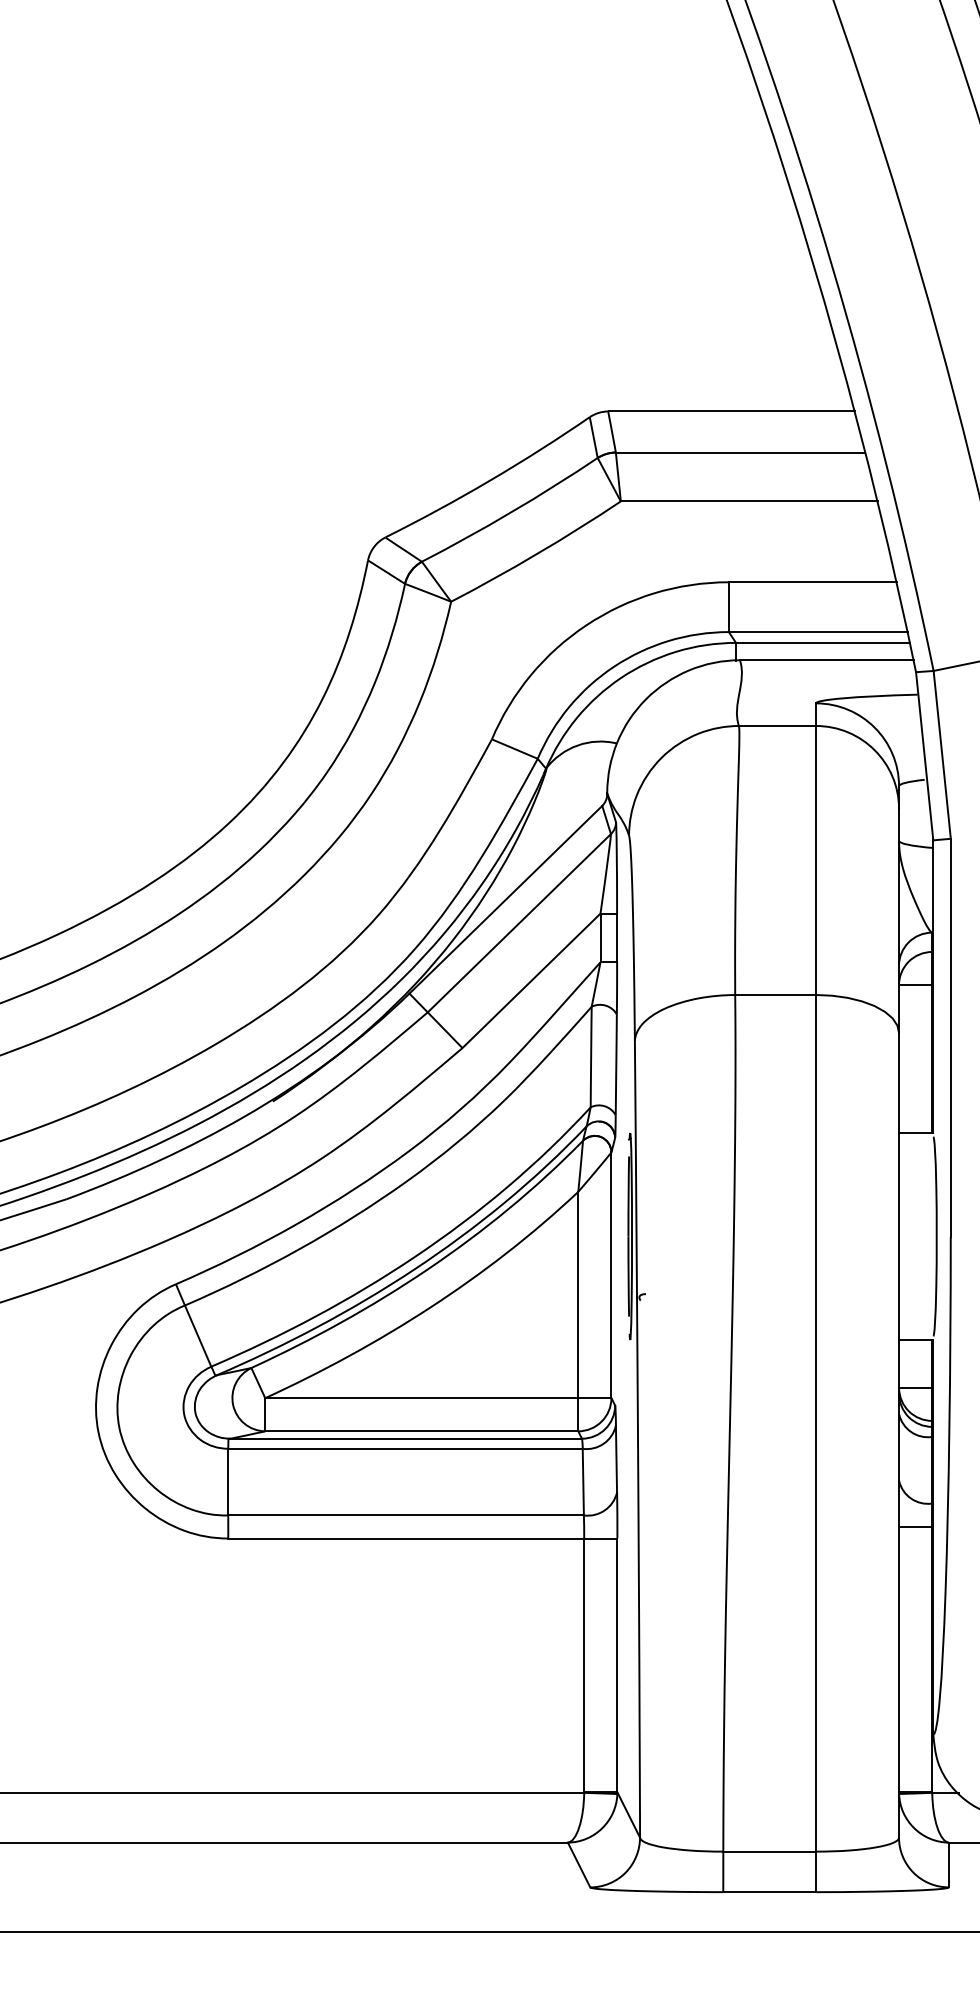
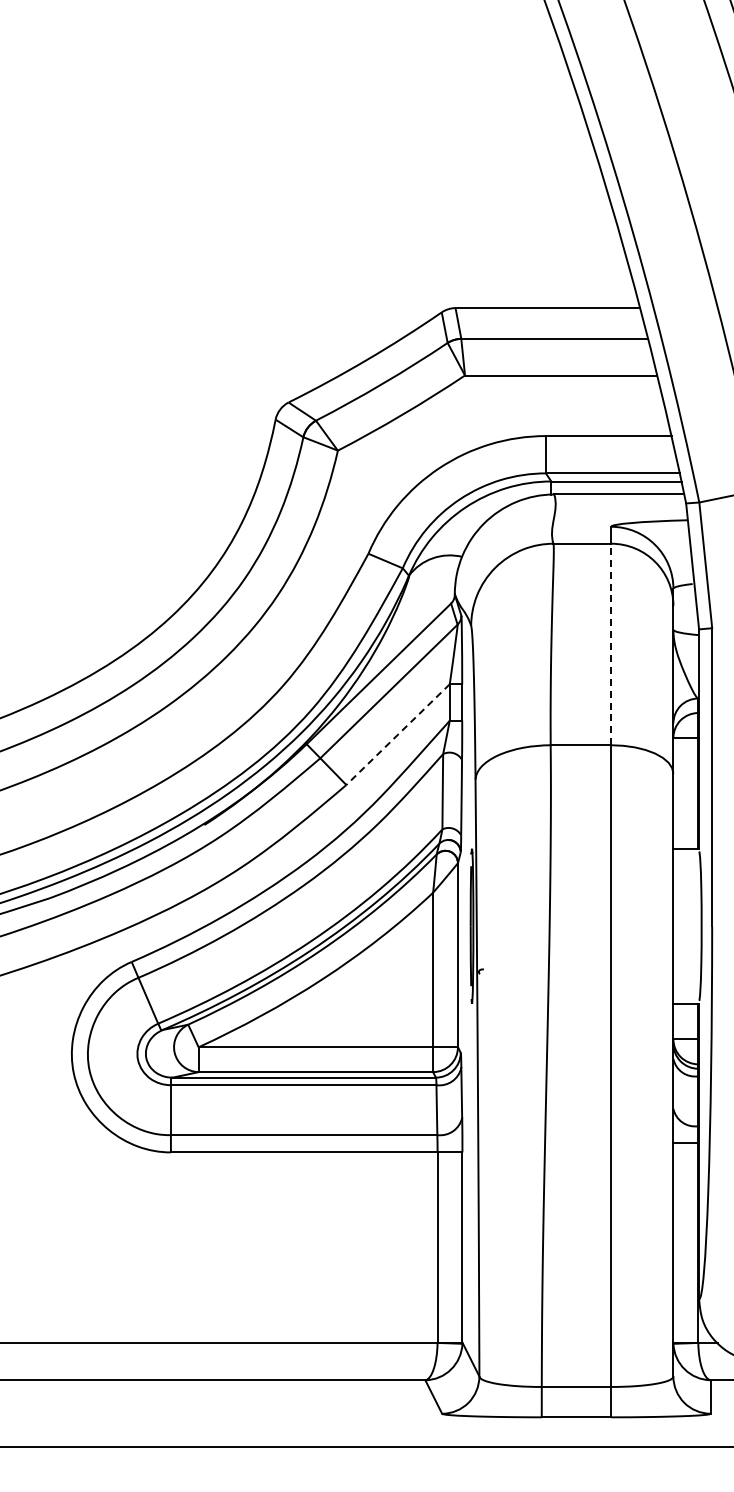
line: (816, 860) -> (611, 644), solid -> dashed
line: (530, 981) -> (397, 735), solid -> dashed

